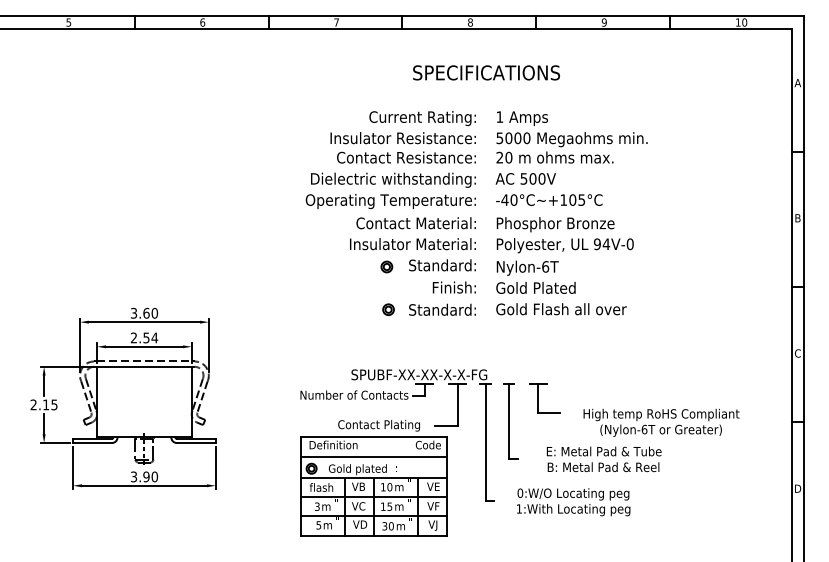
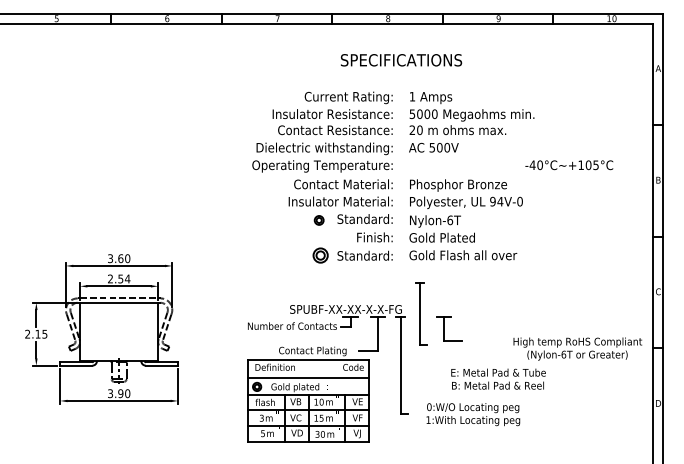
text: (549, 200) -> (569, 165), moved
part: (388, 309) -> (320, 255), size x1.6
part: (510, 420) -> (421, 313), moved
text: (661, 422) -> (577, 348), moved

